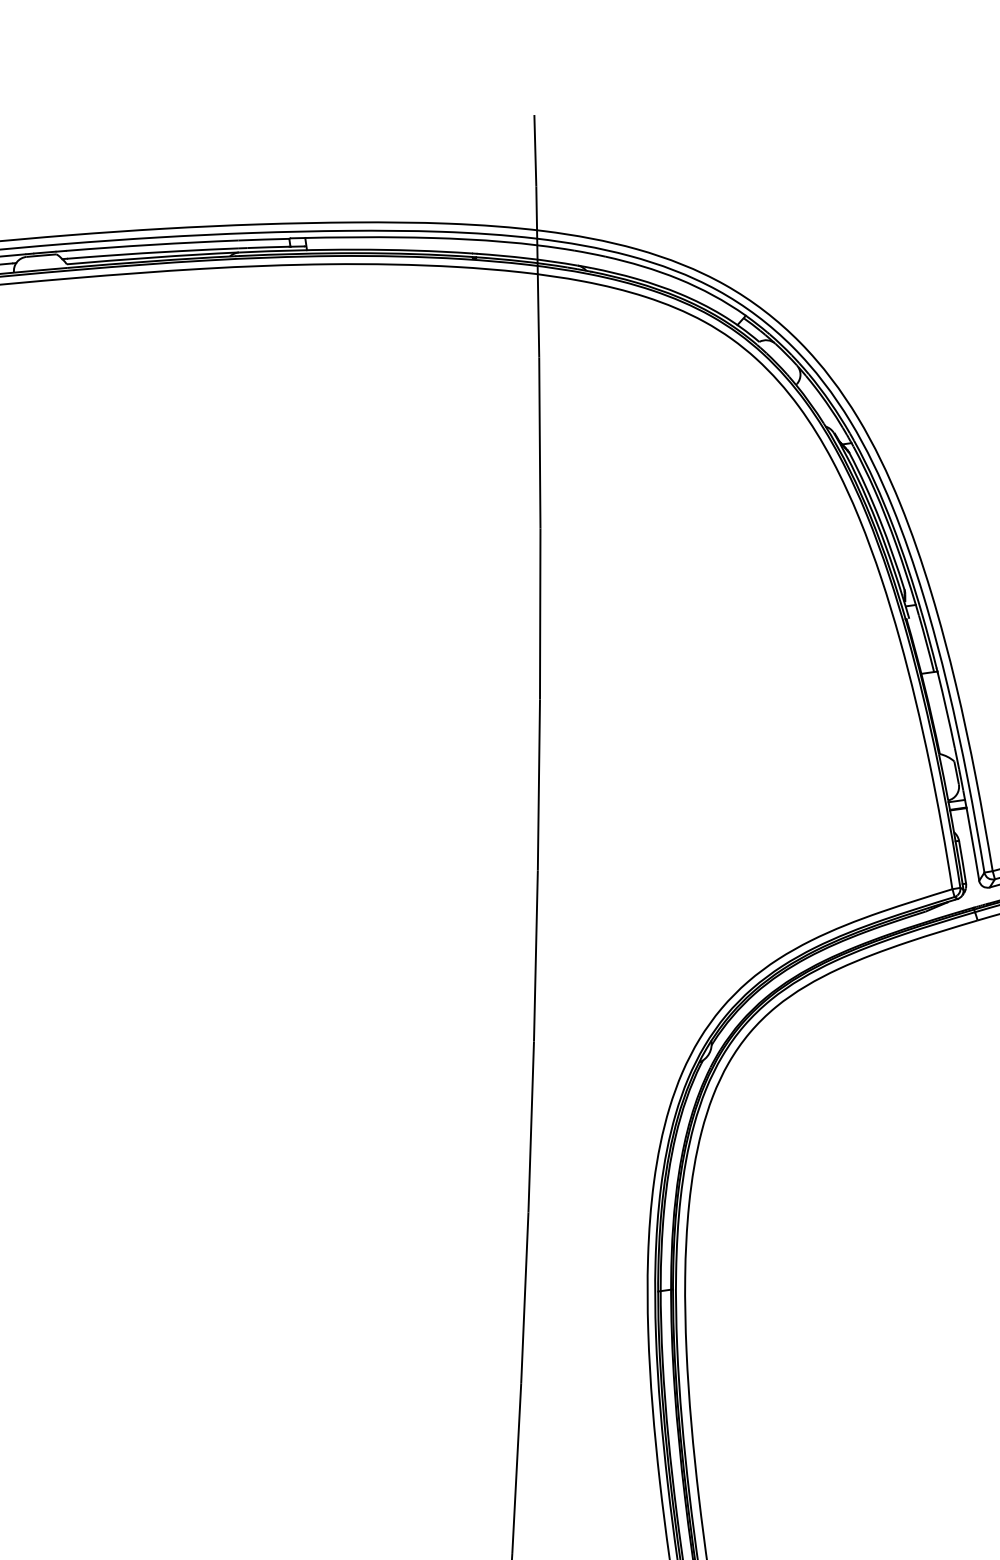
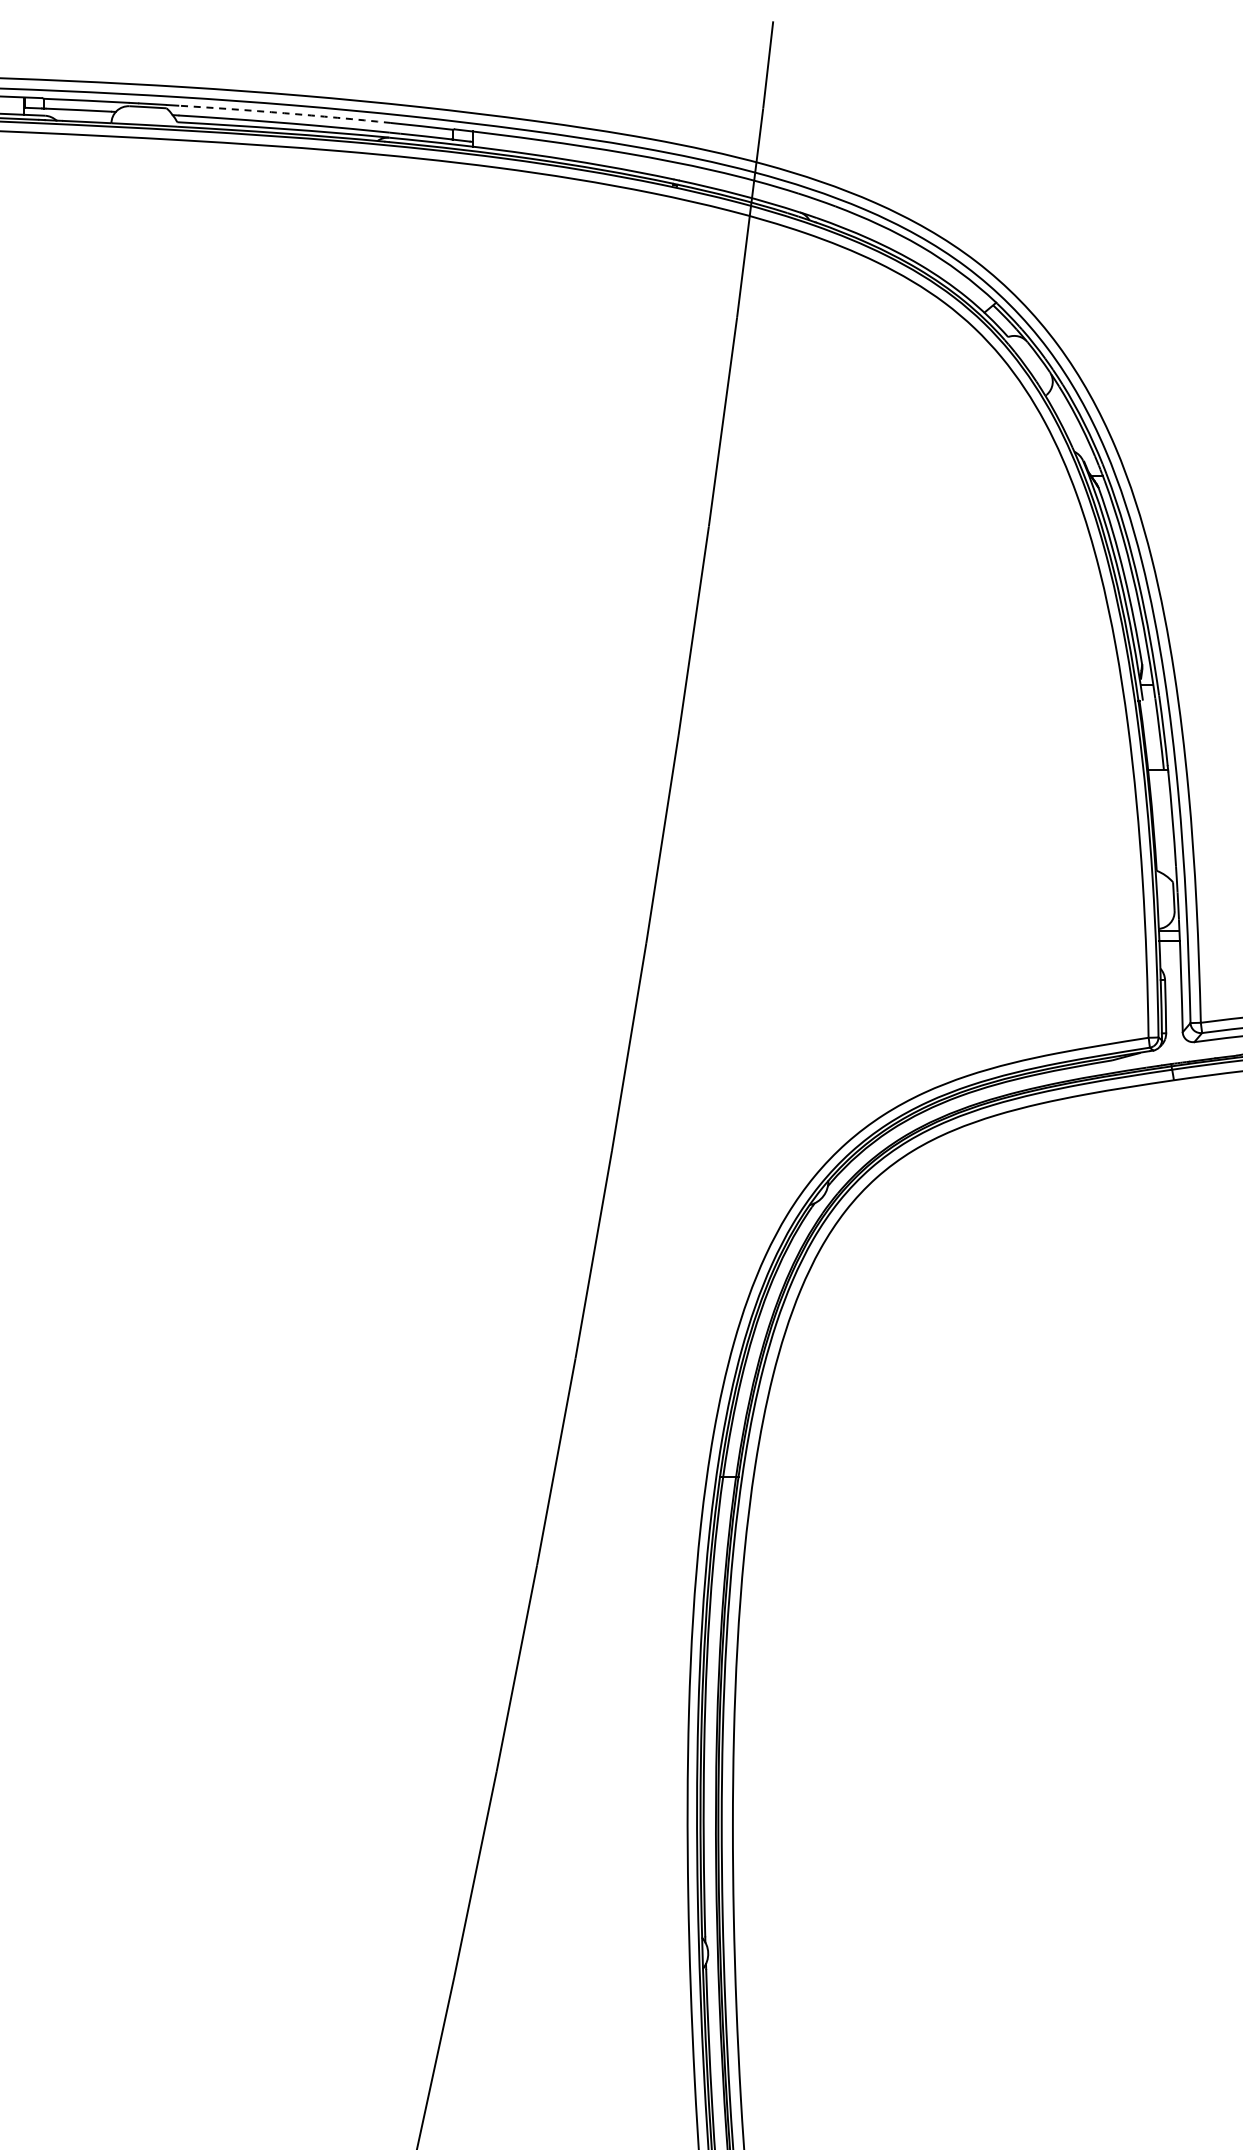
arc: (152, 245) -> (284, 113), solid -> dashed

